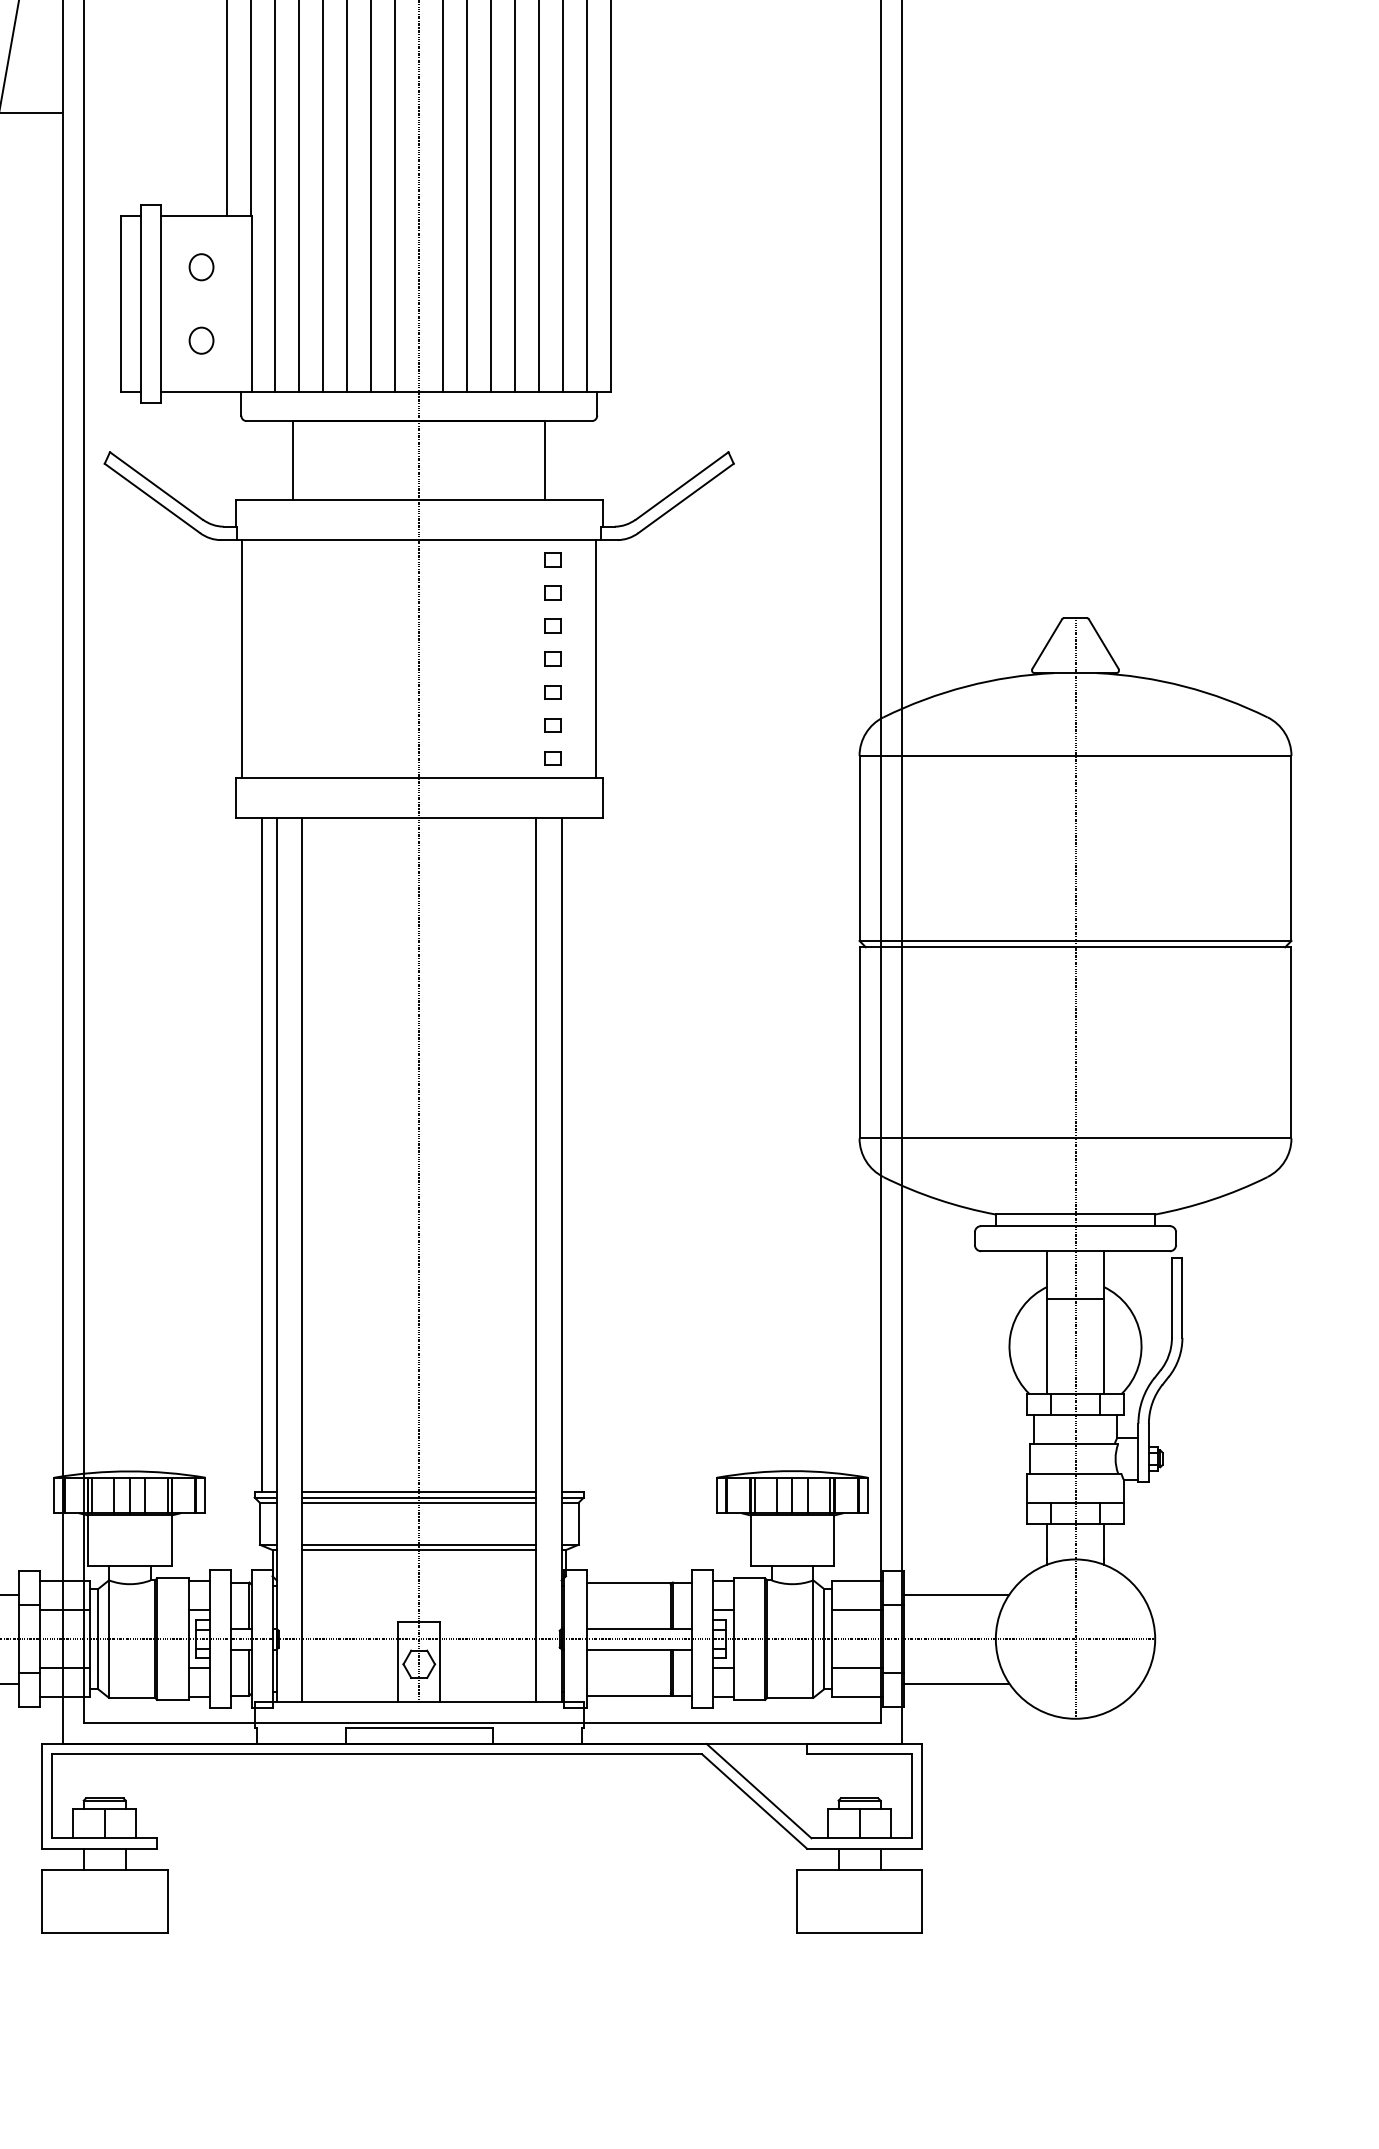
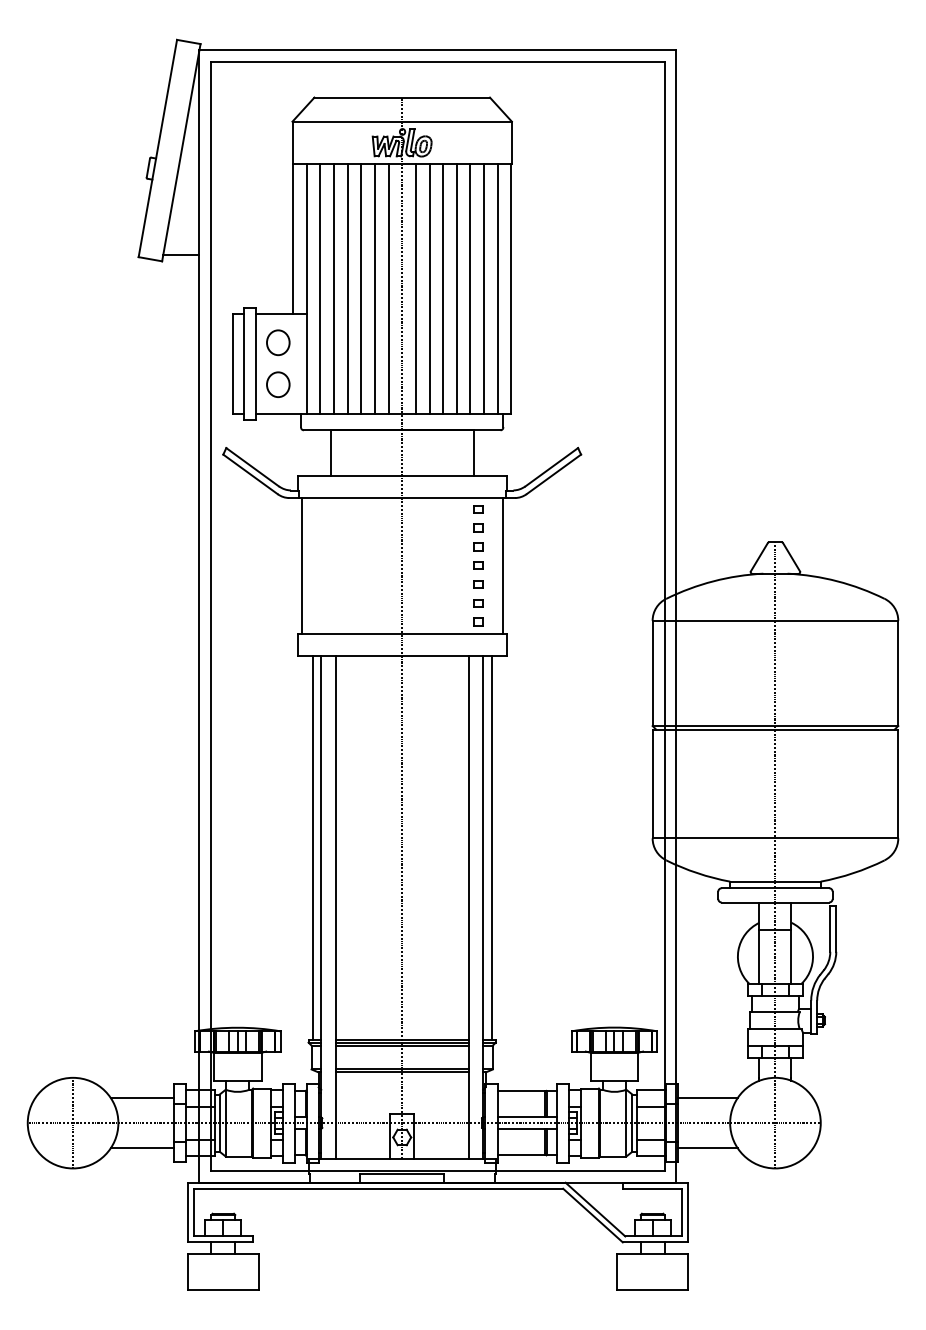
part: (201, 266) -> (278, 342), size x1.67
part: (201, 340) -> (278, 384), size x1.67
line: (576, 1154) -> (491, 847), added

